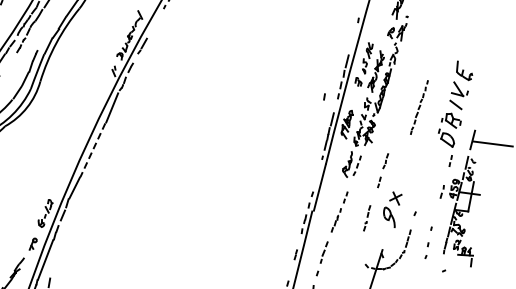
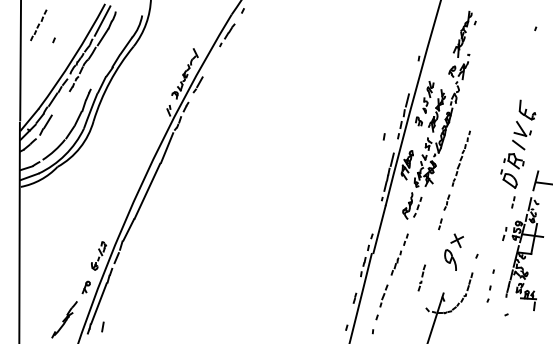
part: (418, 107) -> (460, 158), moved
line: (93, 150) -> (147, 191), dashed -> solid
part: (366, 217) -> (421, 277), moved

